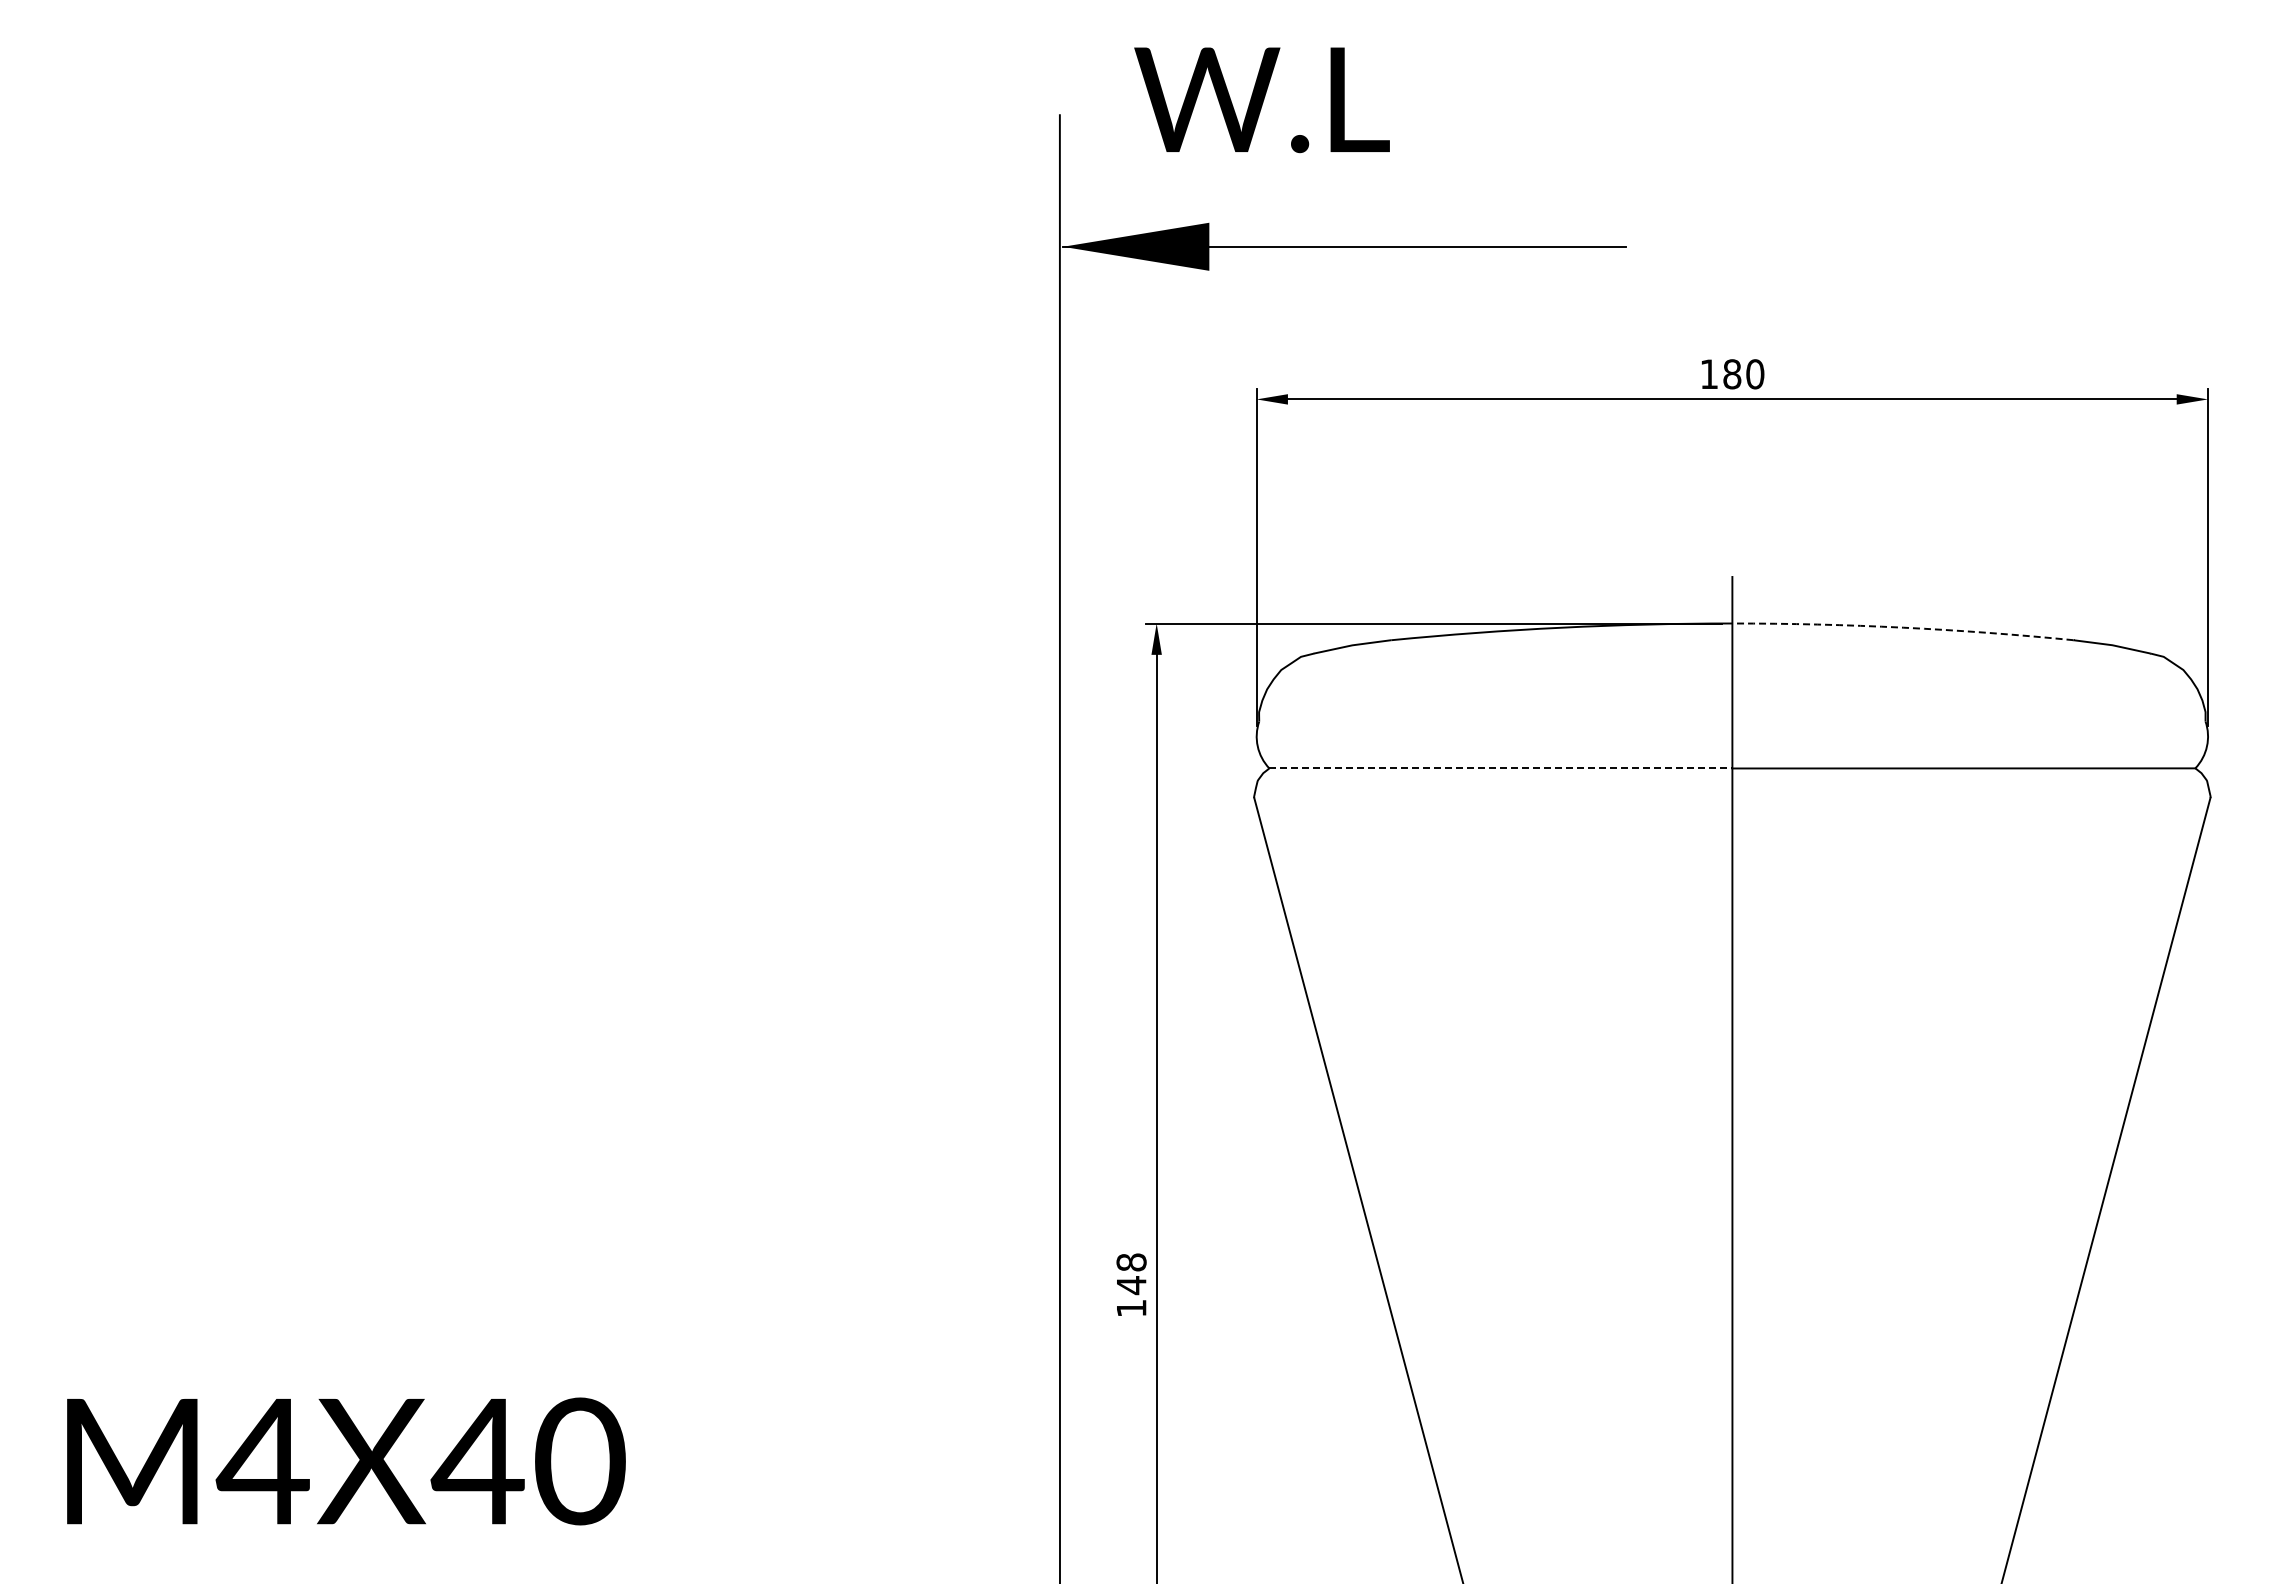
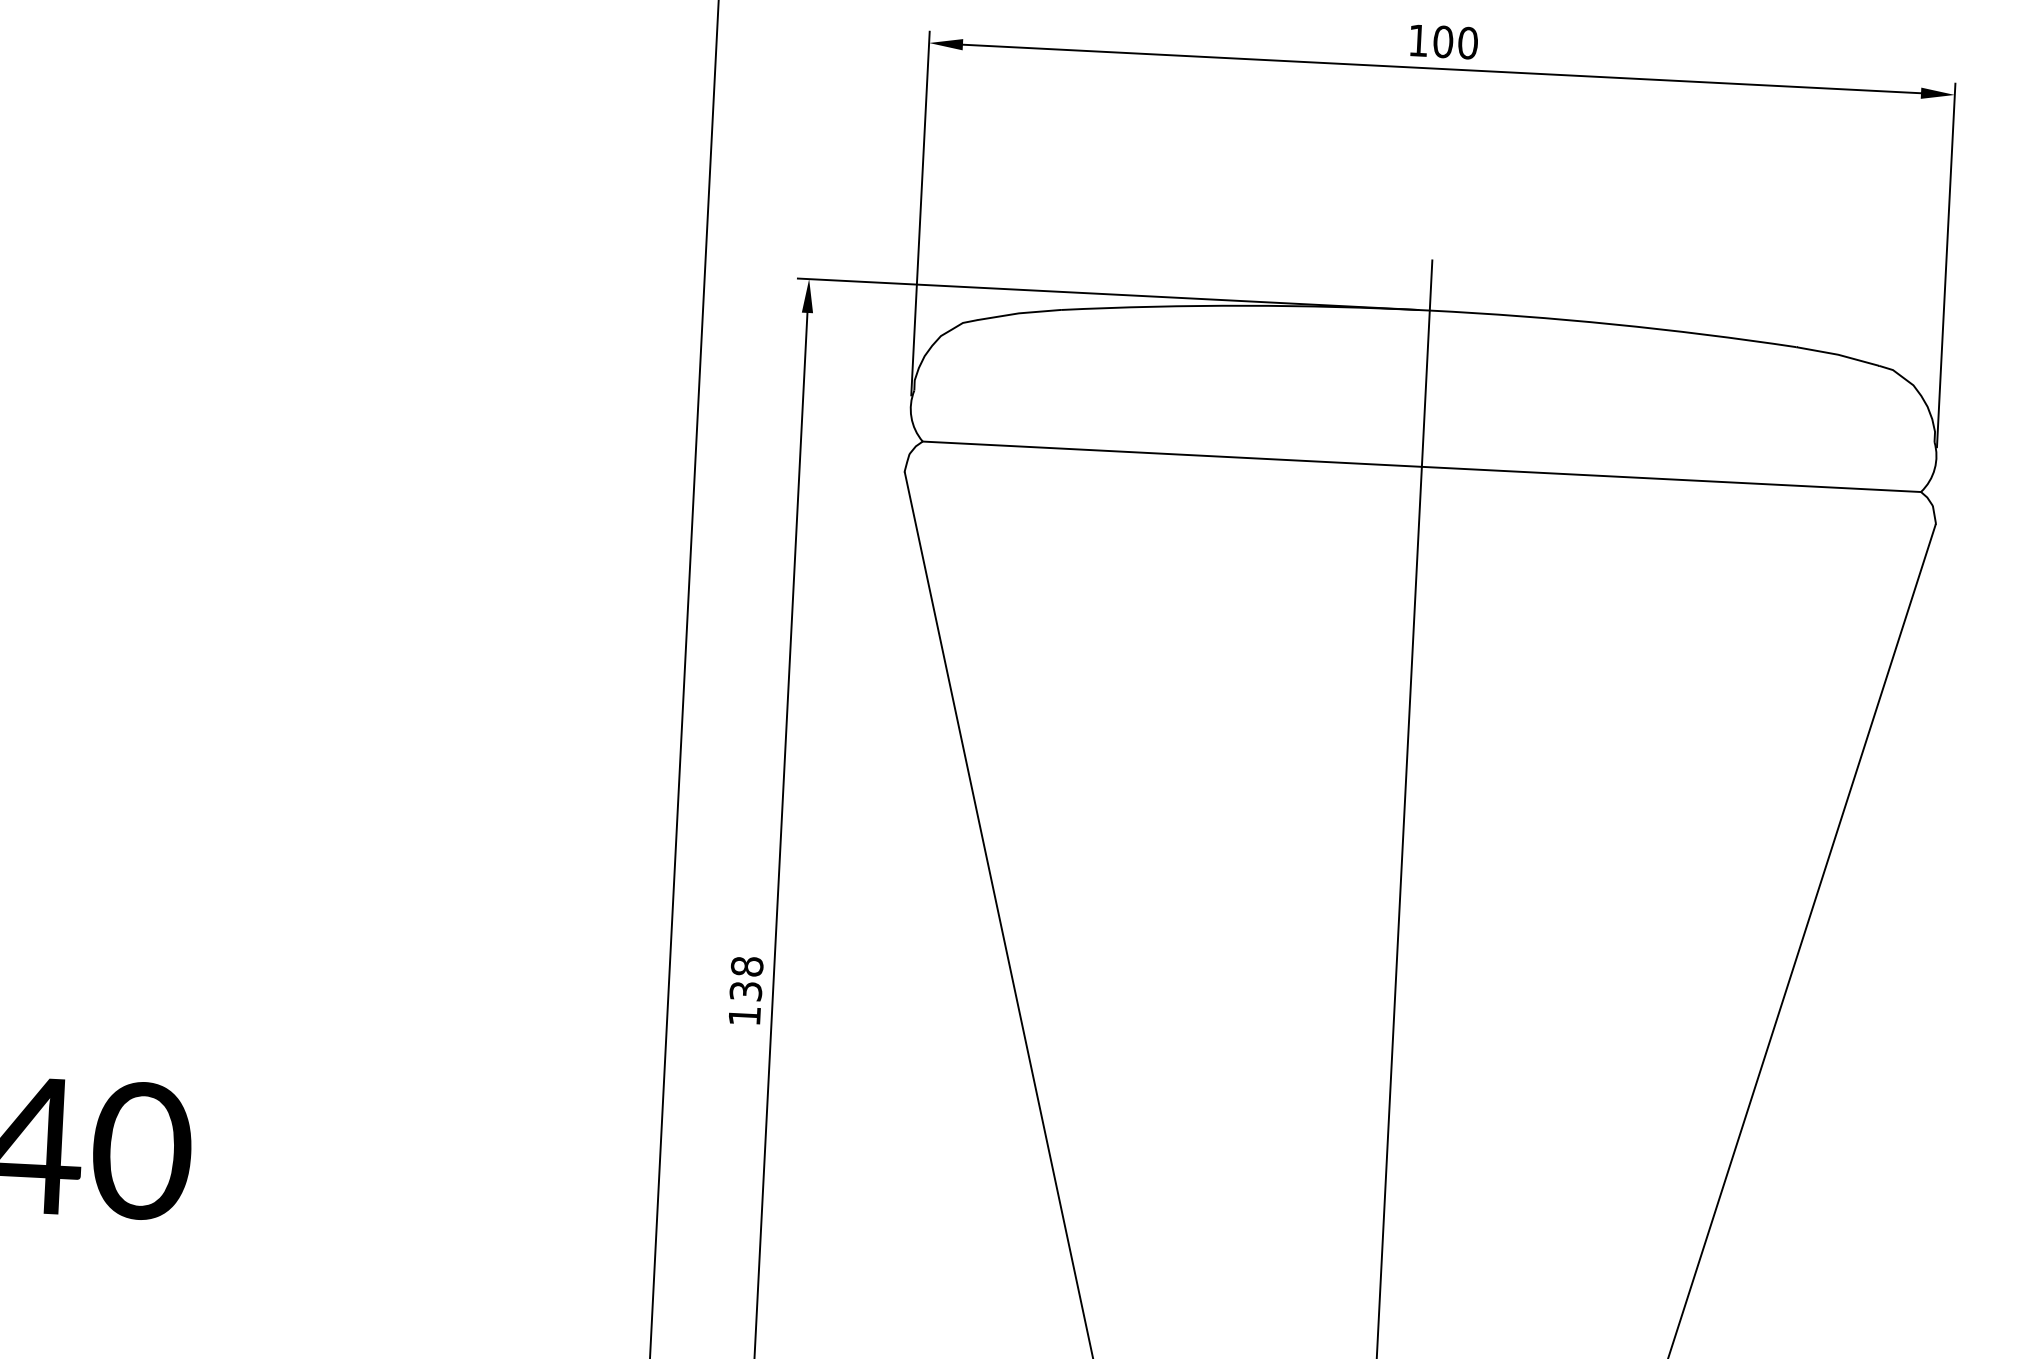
text: (1732, 374) -> (1443, 42), 180 -> 100
arc: (1903, 627) -> (1614, 324), dashed -> solid
line: (1500, 768) -> (1171, 454), dashed -> solid
text: (1131, 1285) -> (745, 991), 148 -> 138

